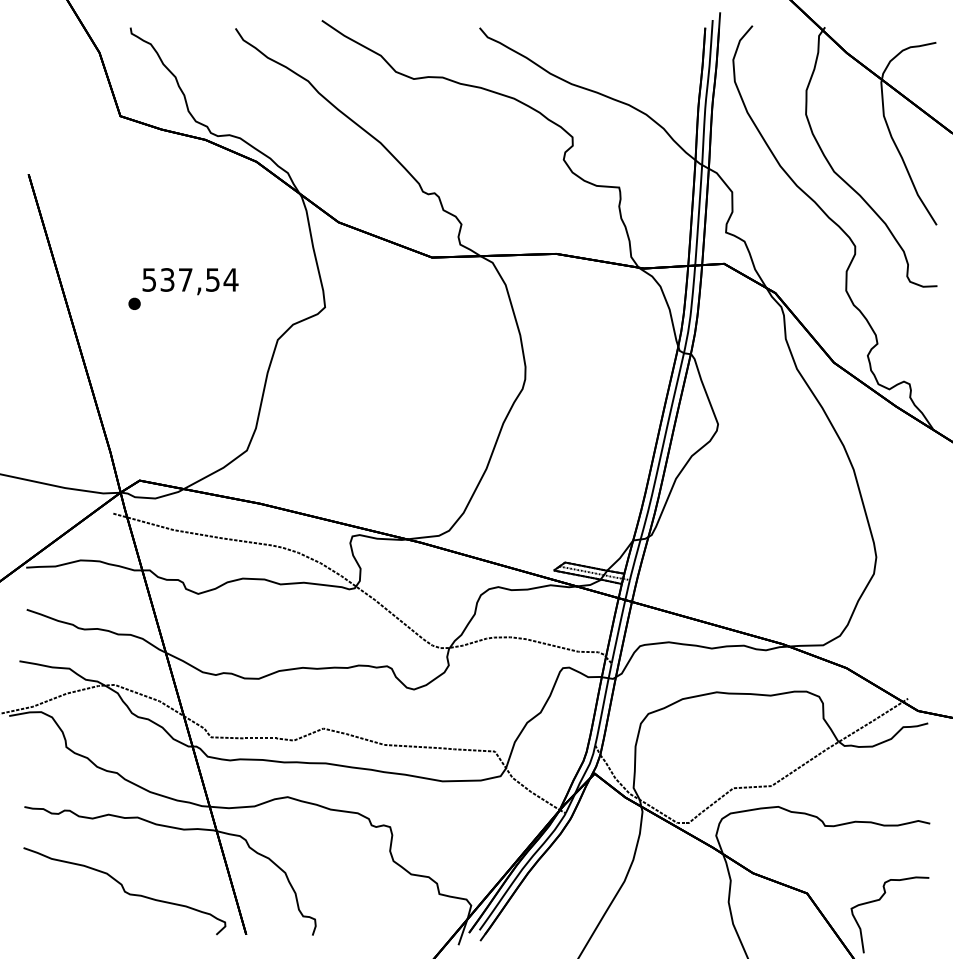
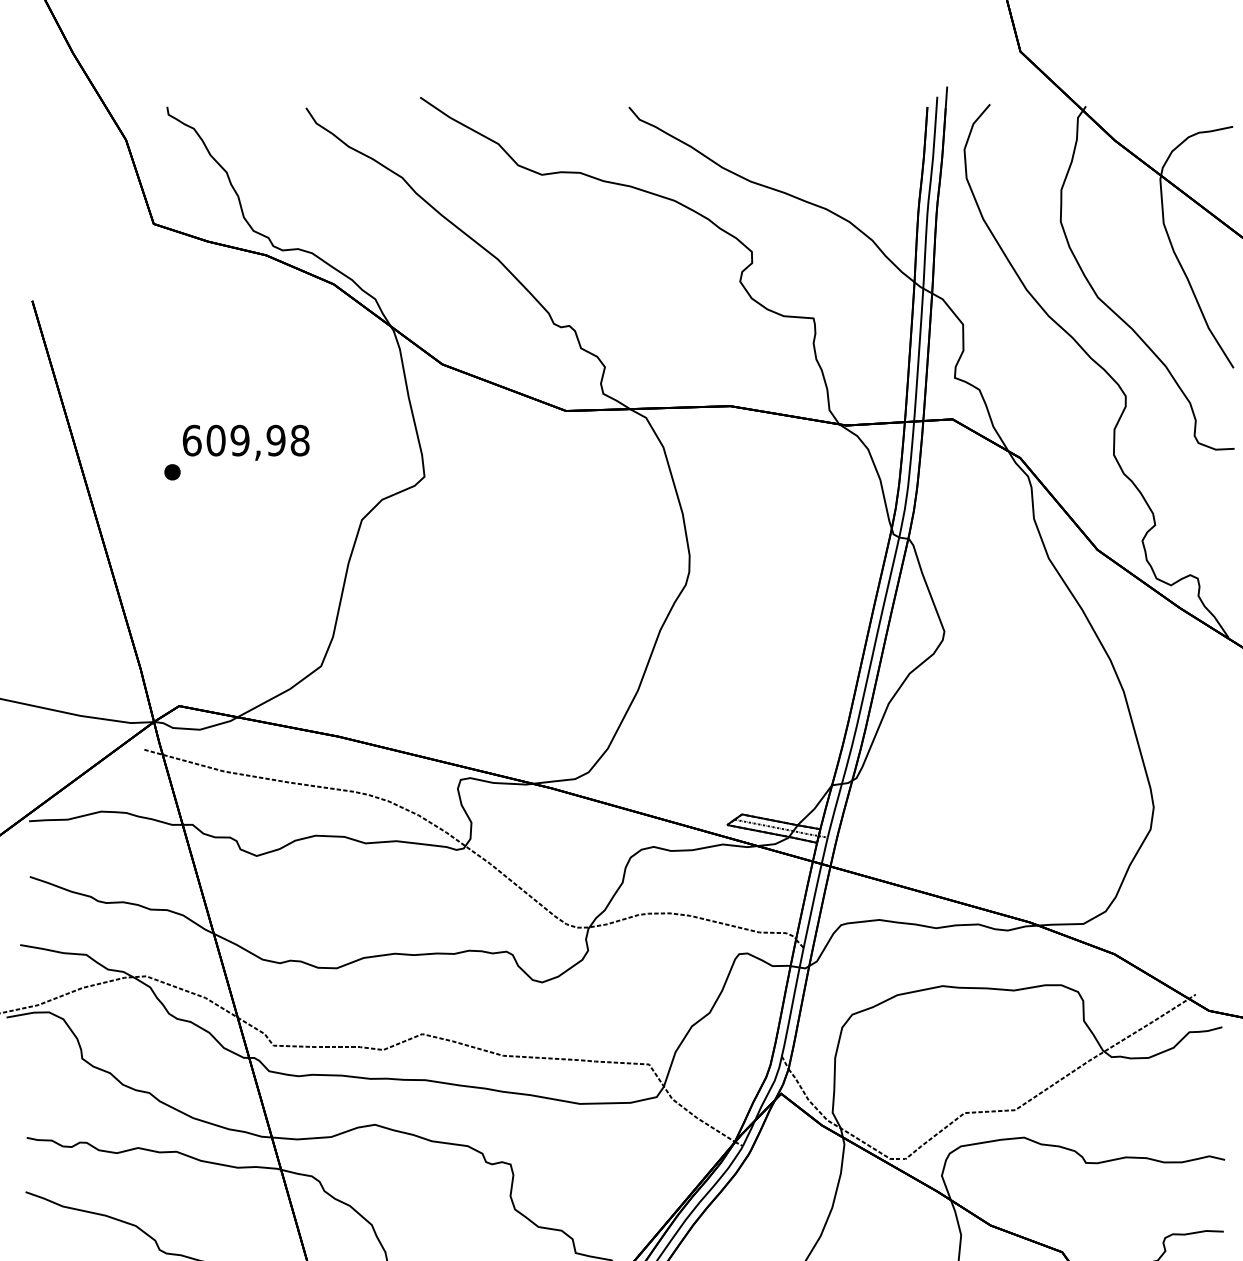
text: (190, 279) -> (246, 440), 537,54 -> 609,98

